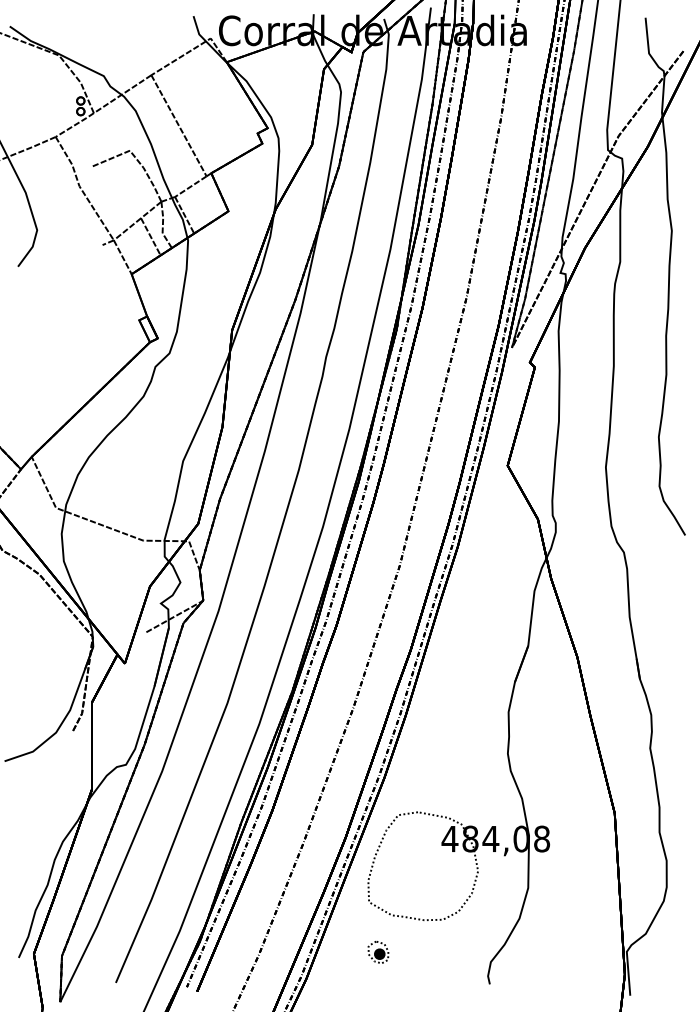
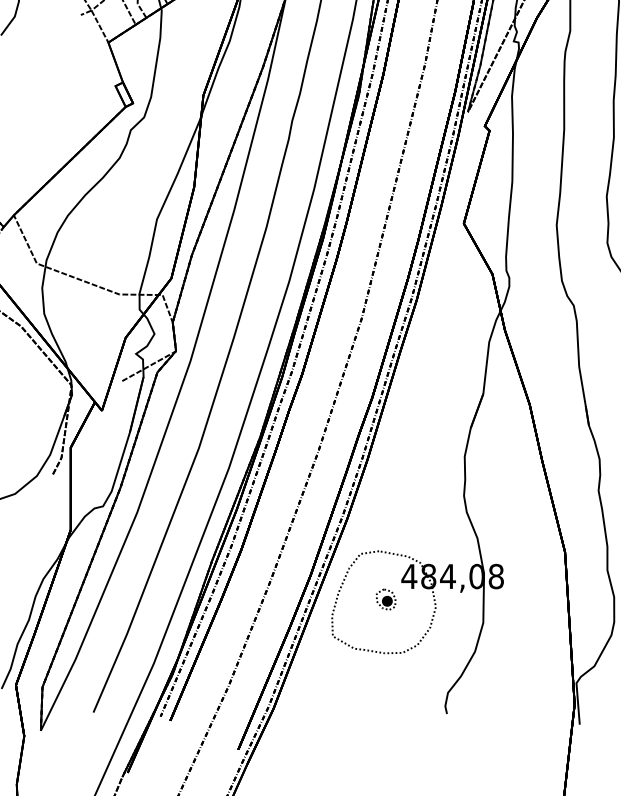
part: (378, 952) -> (386, 599), moved

